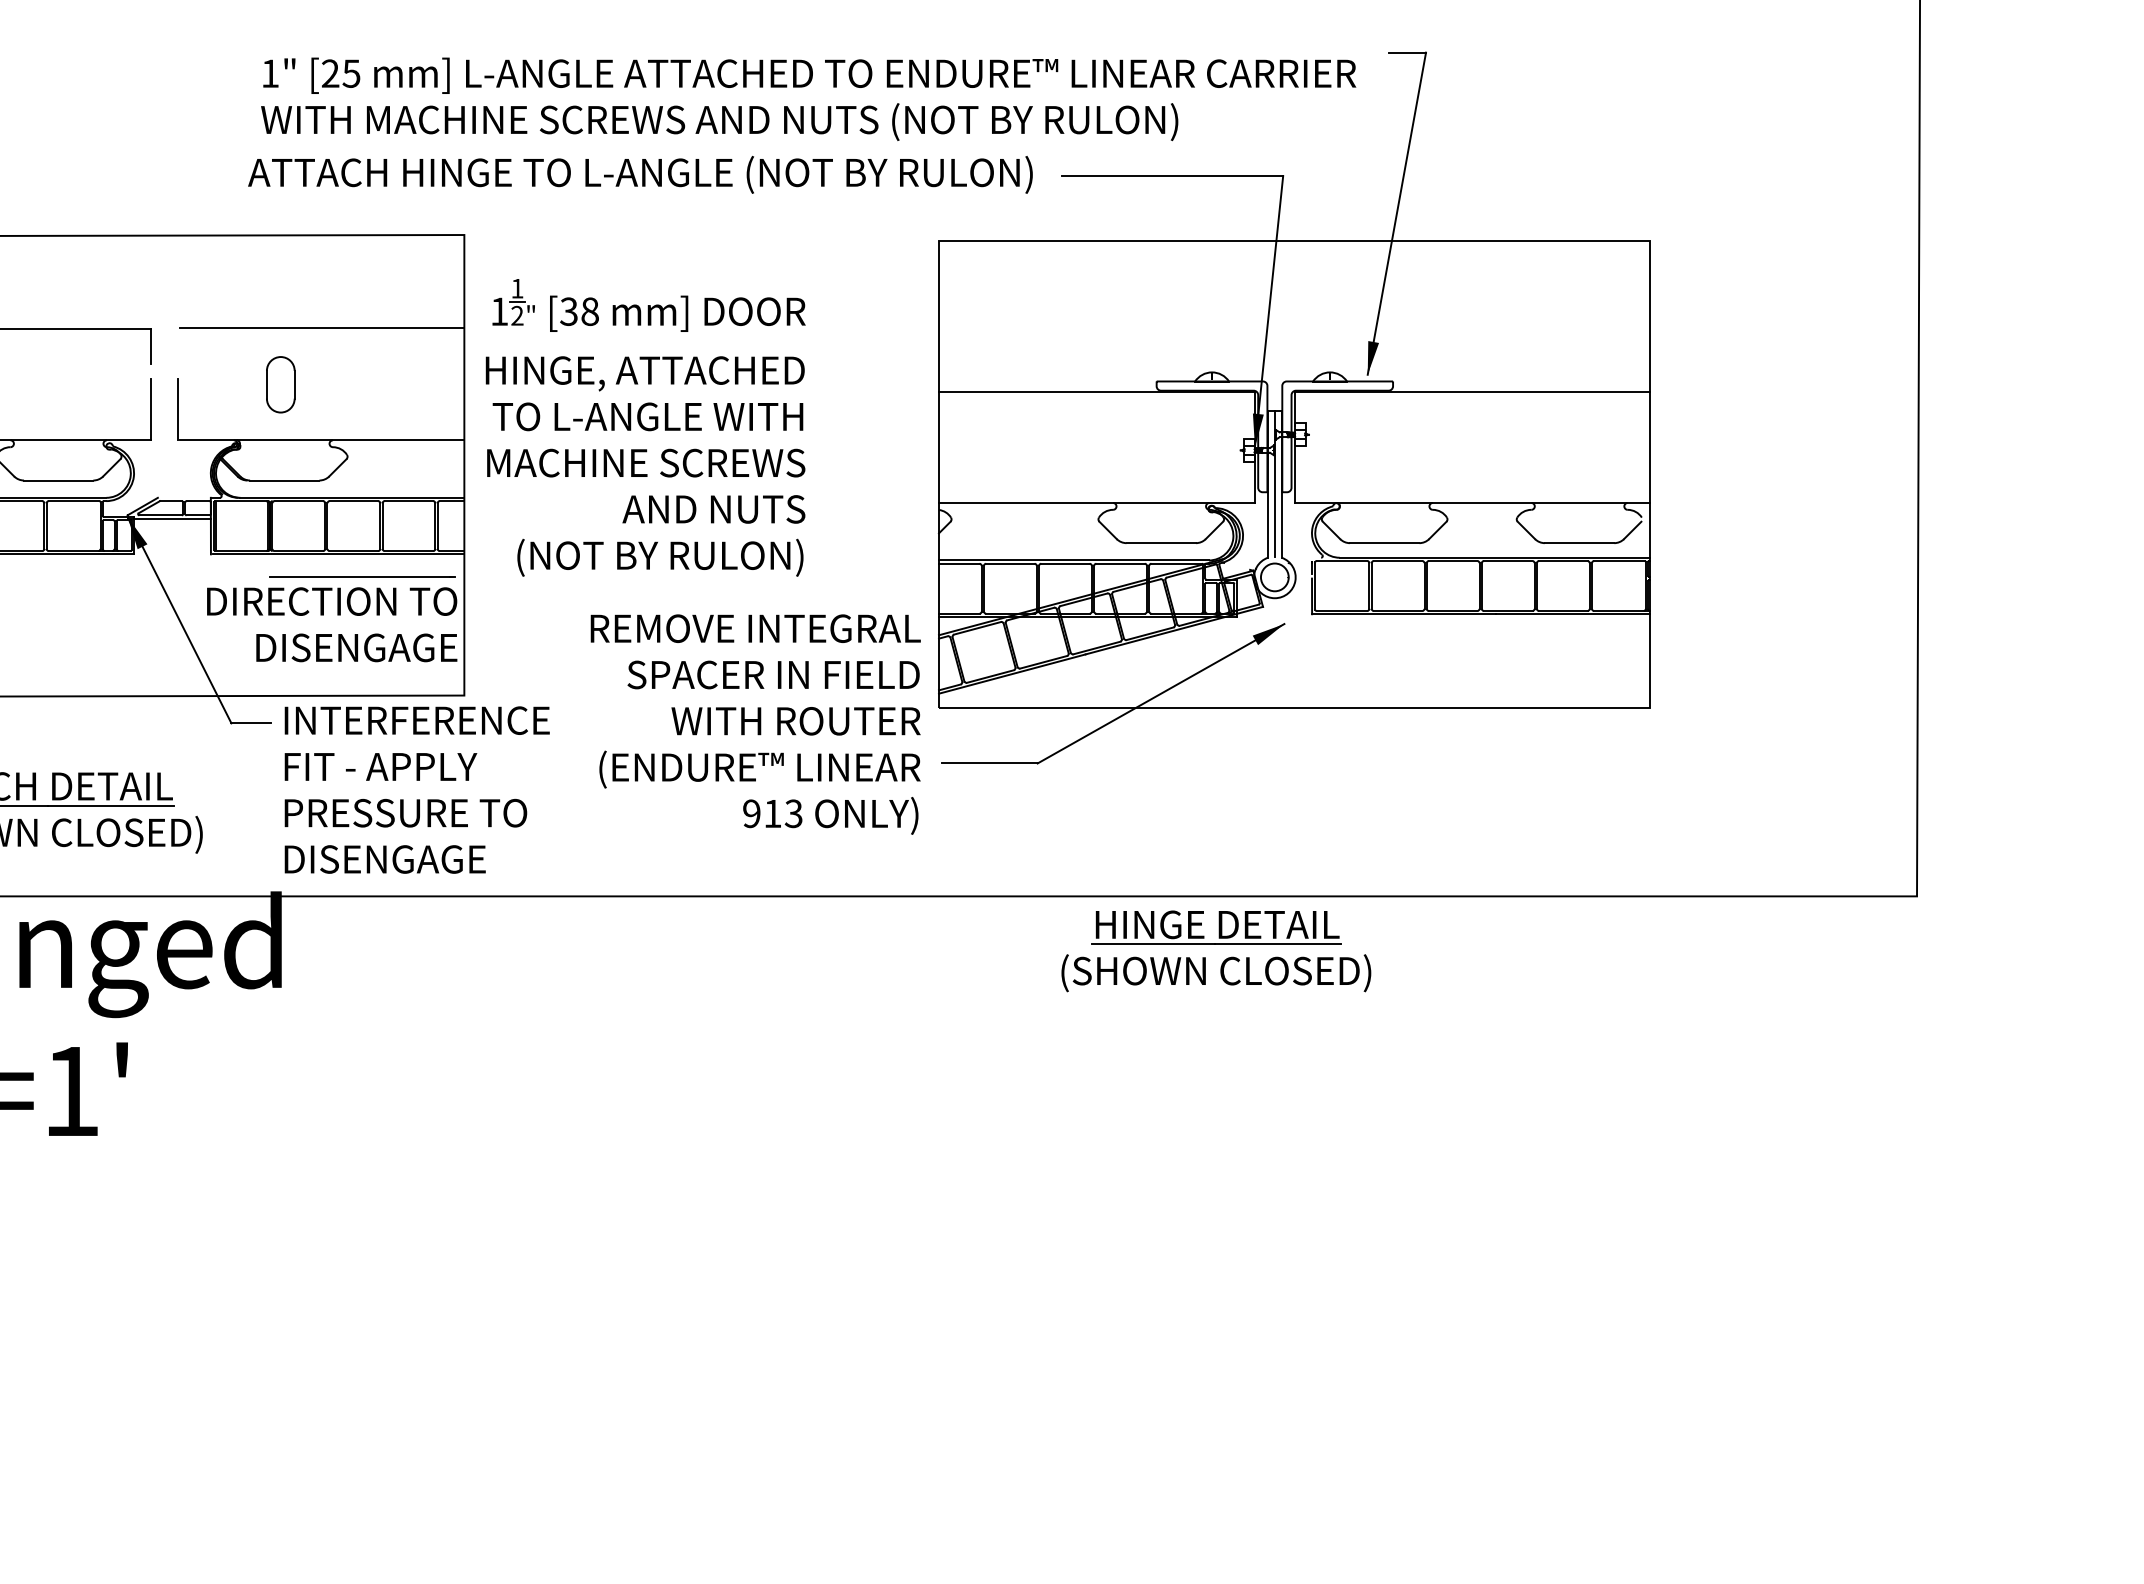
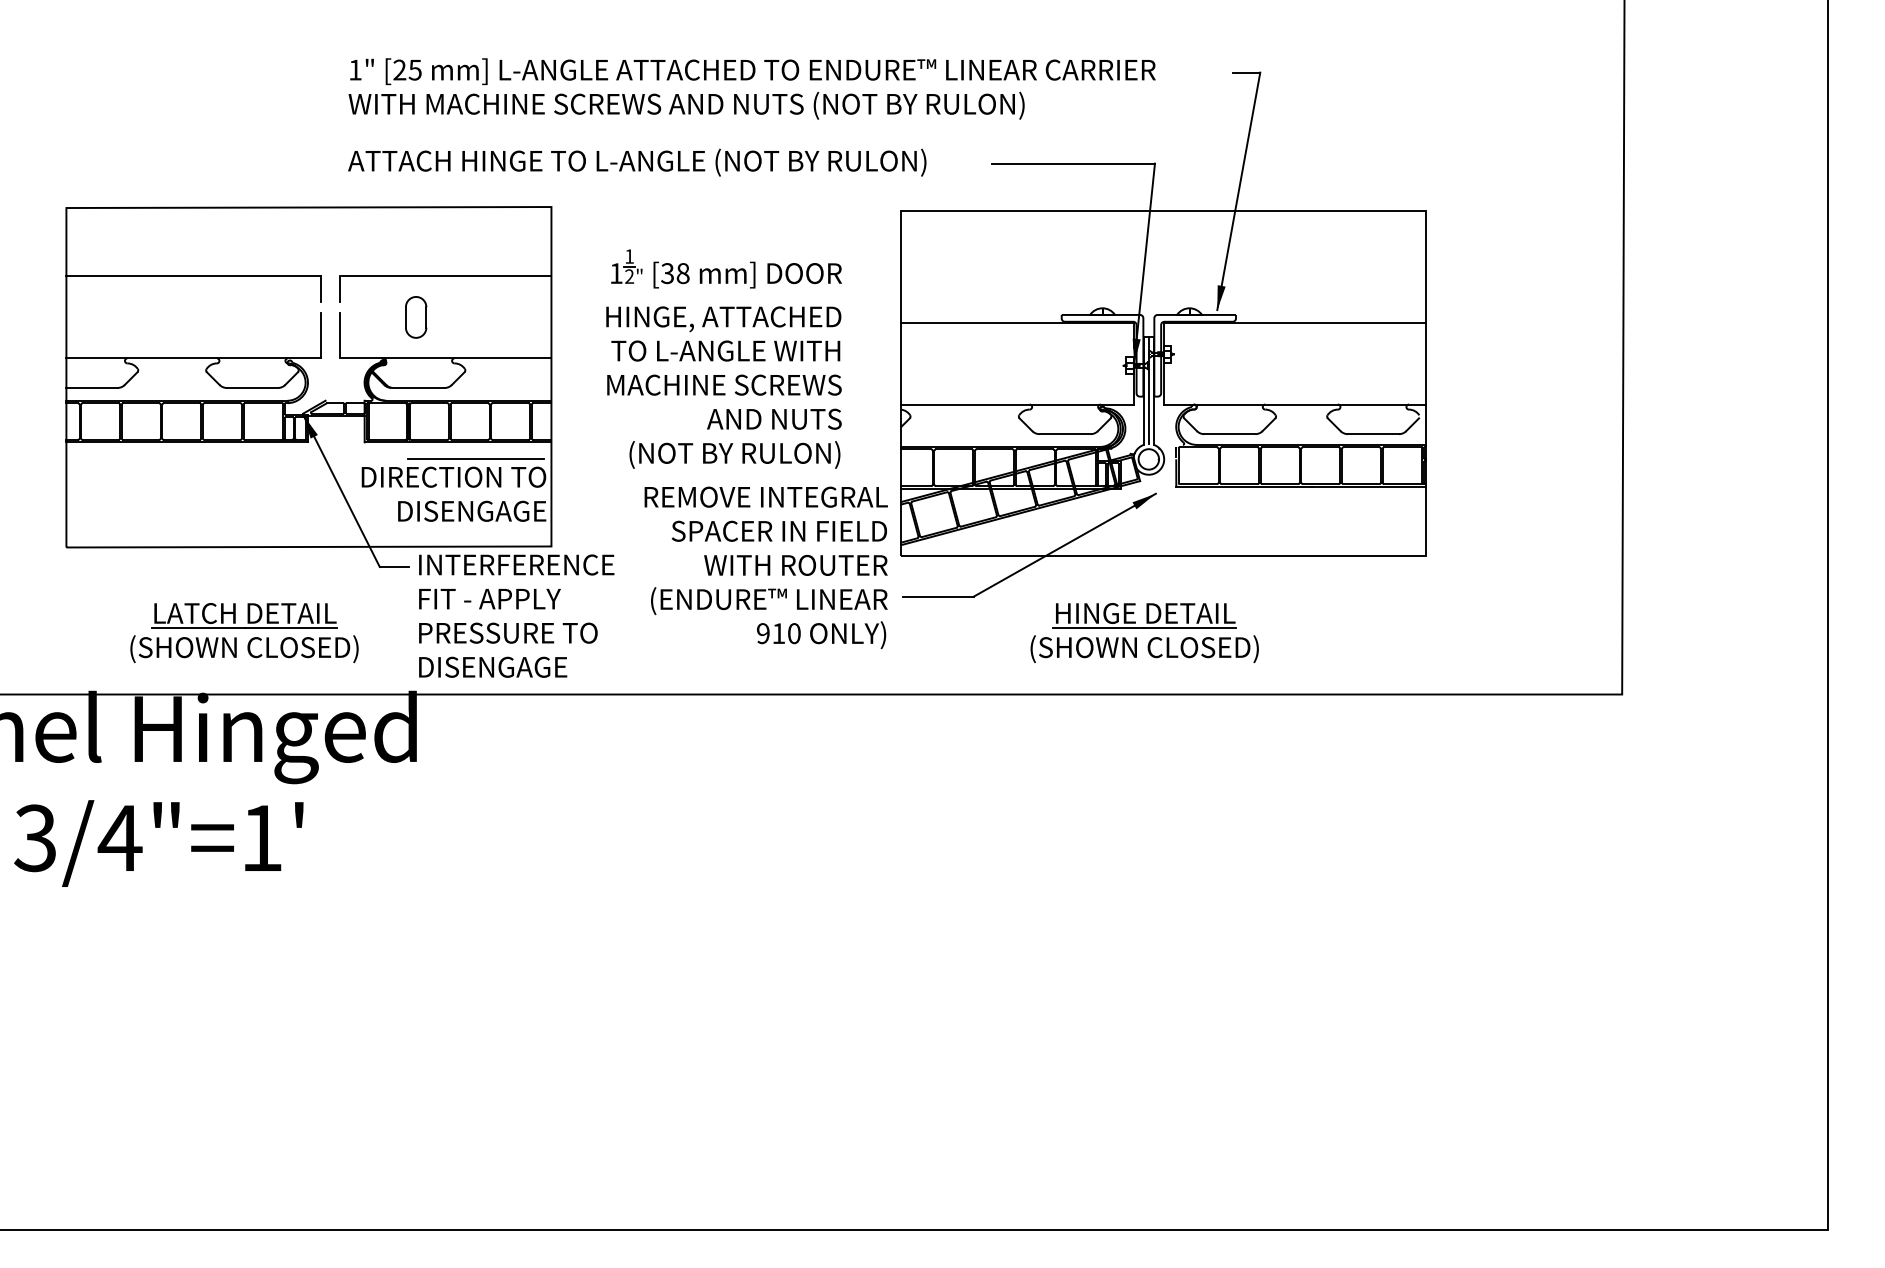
text: (807, 98) -> (751, 88), moved
text: (640, 174) -> (637, 162), moved
line: (178, 345) -> (340, 288), added
part: (644, 426) -> (723, 358), moved
text: (792, 813) -> (793, 633), 913 -> 910
part: (1216, 951) -> (1144, 633), moved

